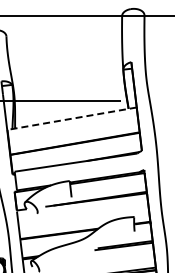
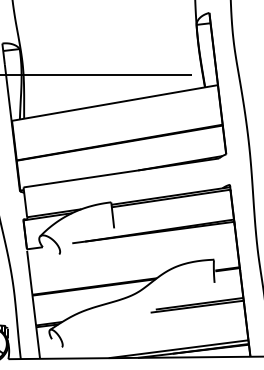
line: (72, 118) -> (115, 102), dashed -> solid

